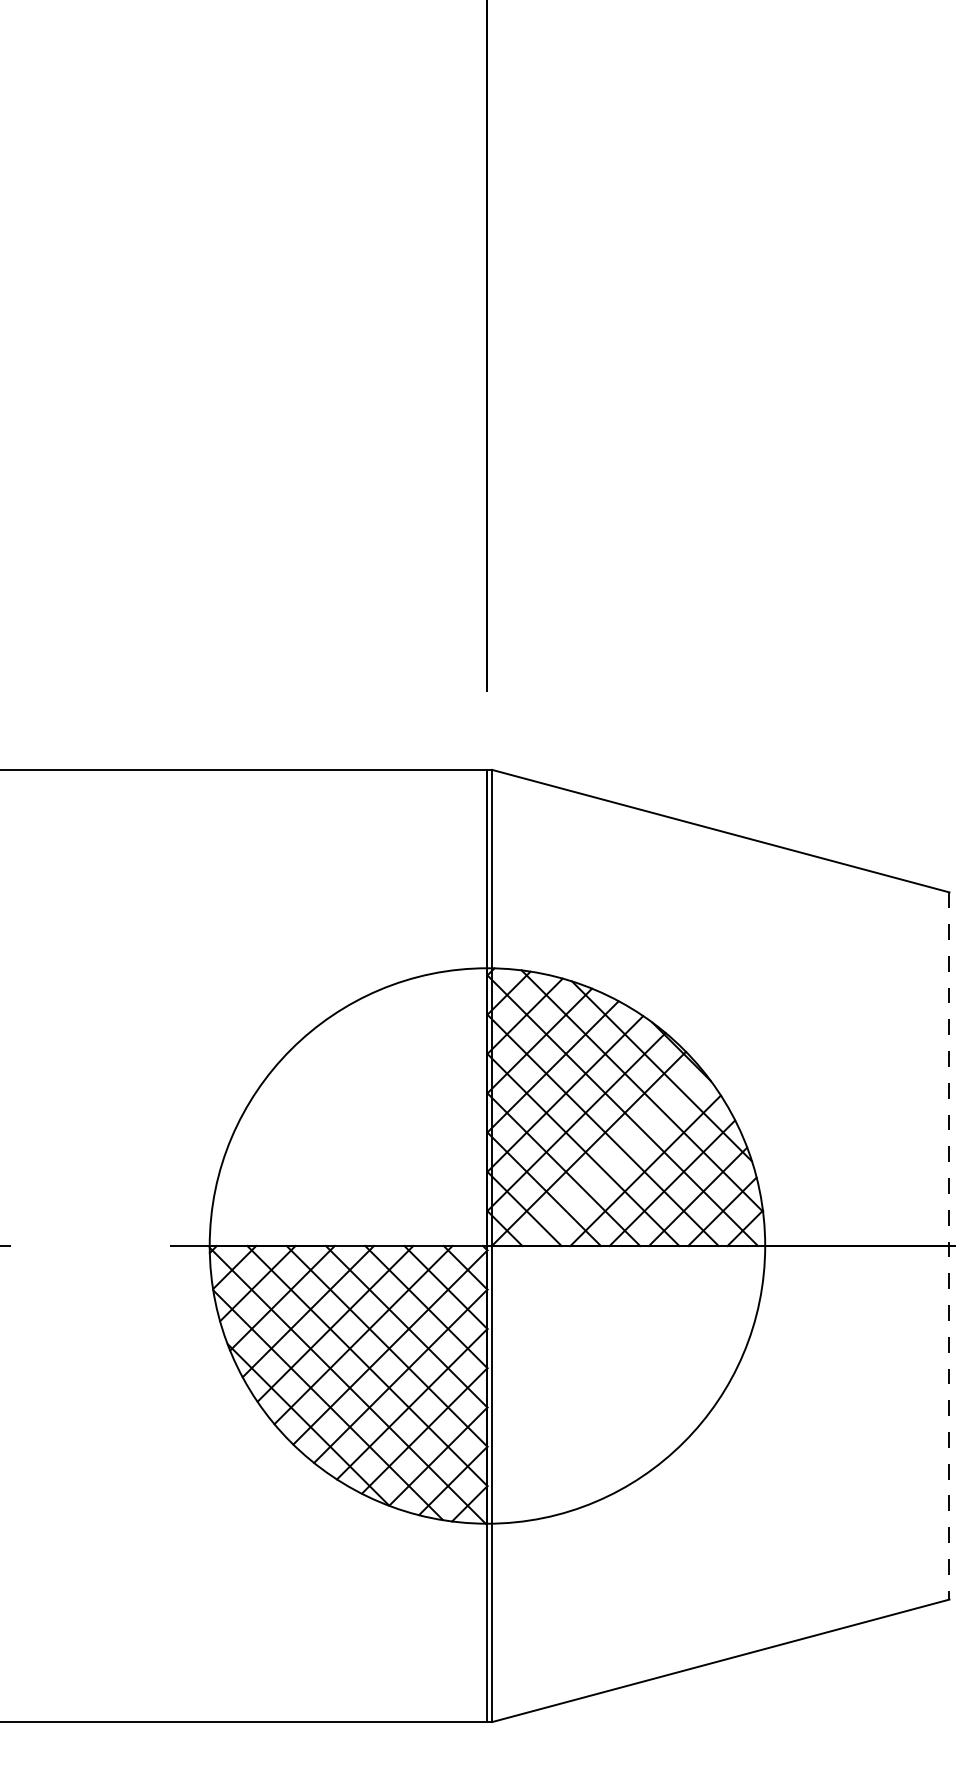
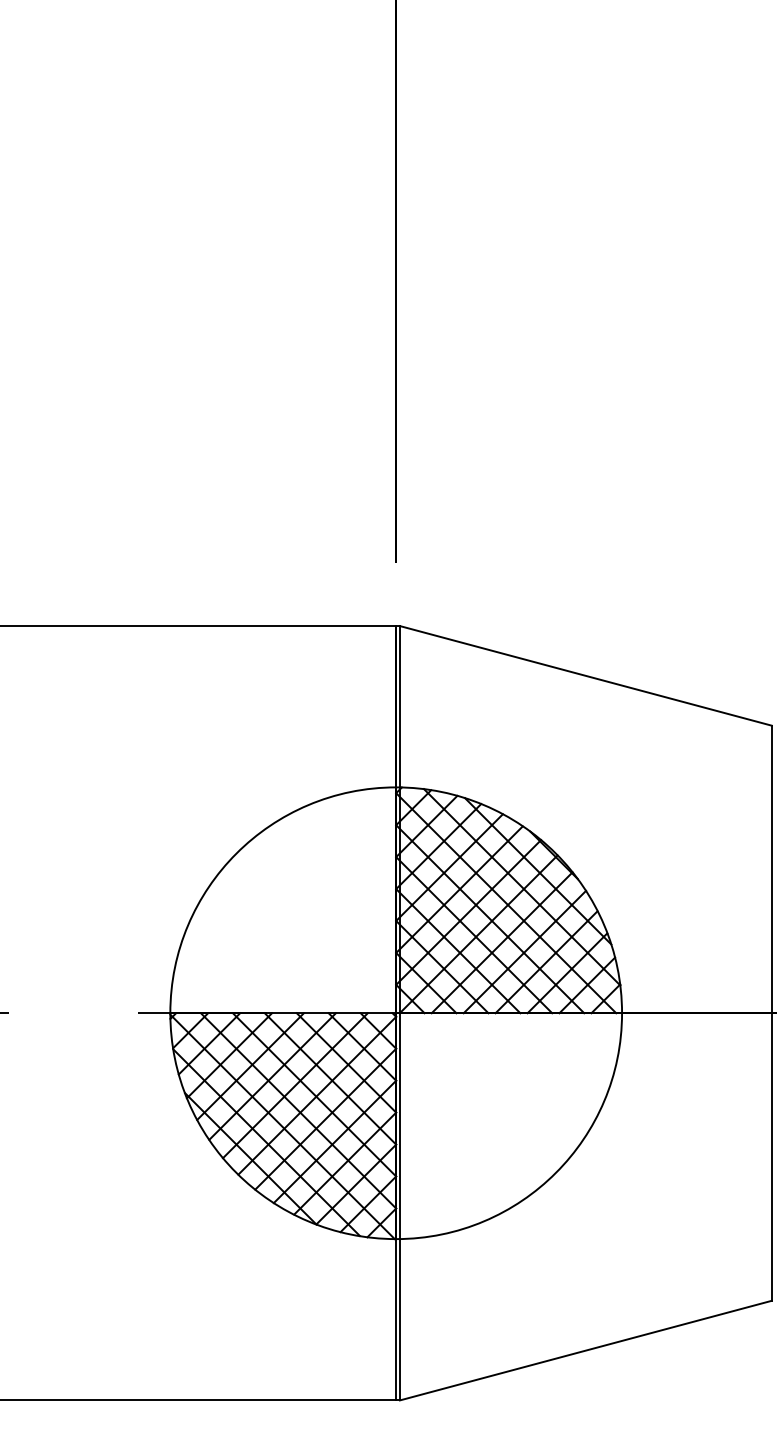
line: (617, 1159) -> (501, 942), added
line: (949, 1246) -> (771, 1013), dashed -> solid

